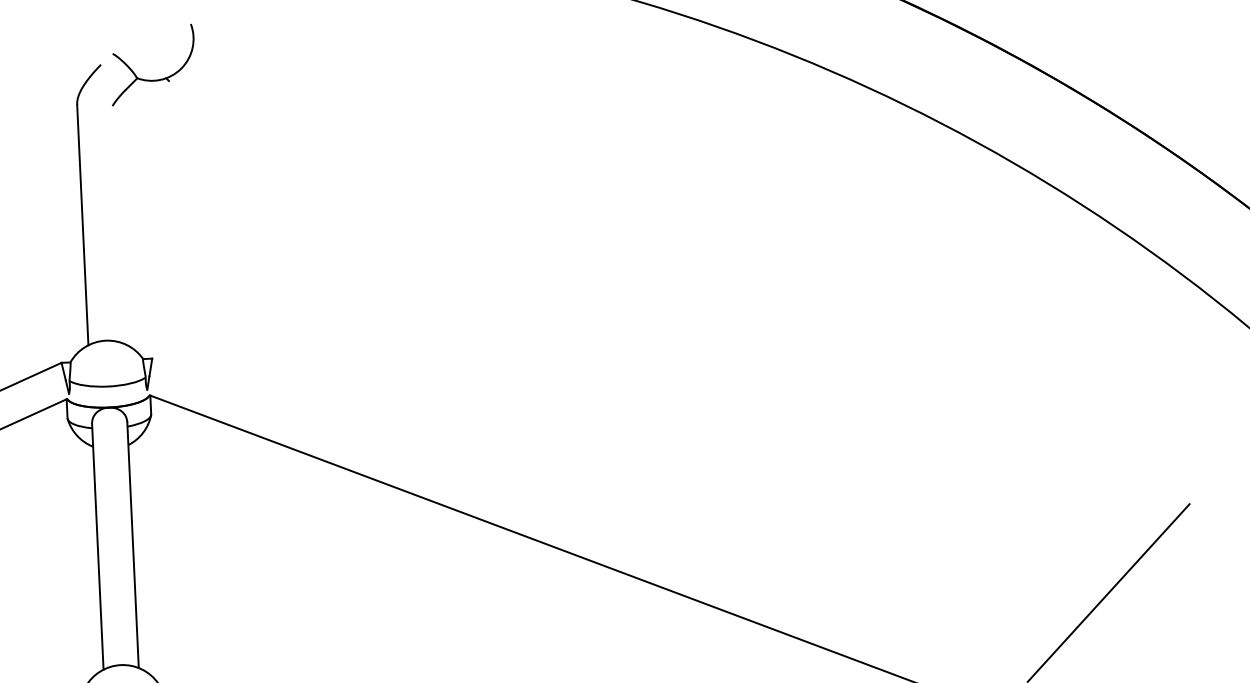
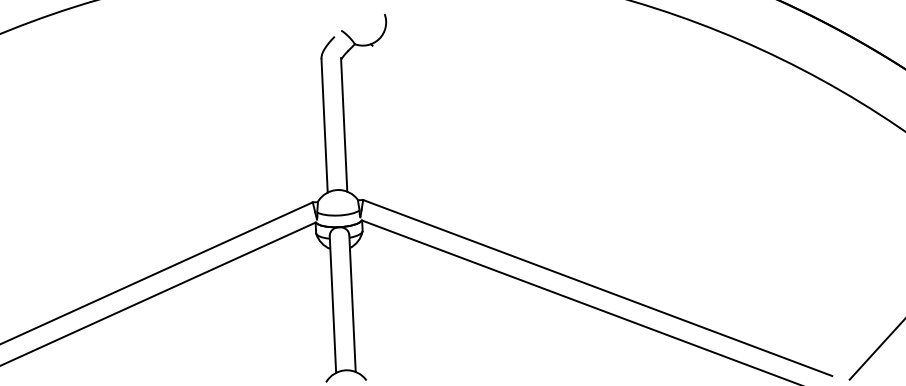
line: (118, 222) -> (344, 124), added
line: (573, 517) -> (597, 288), added

